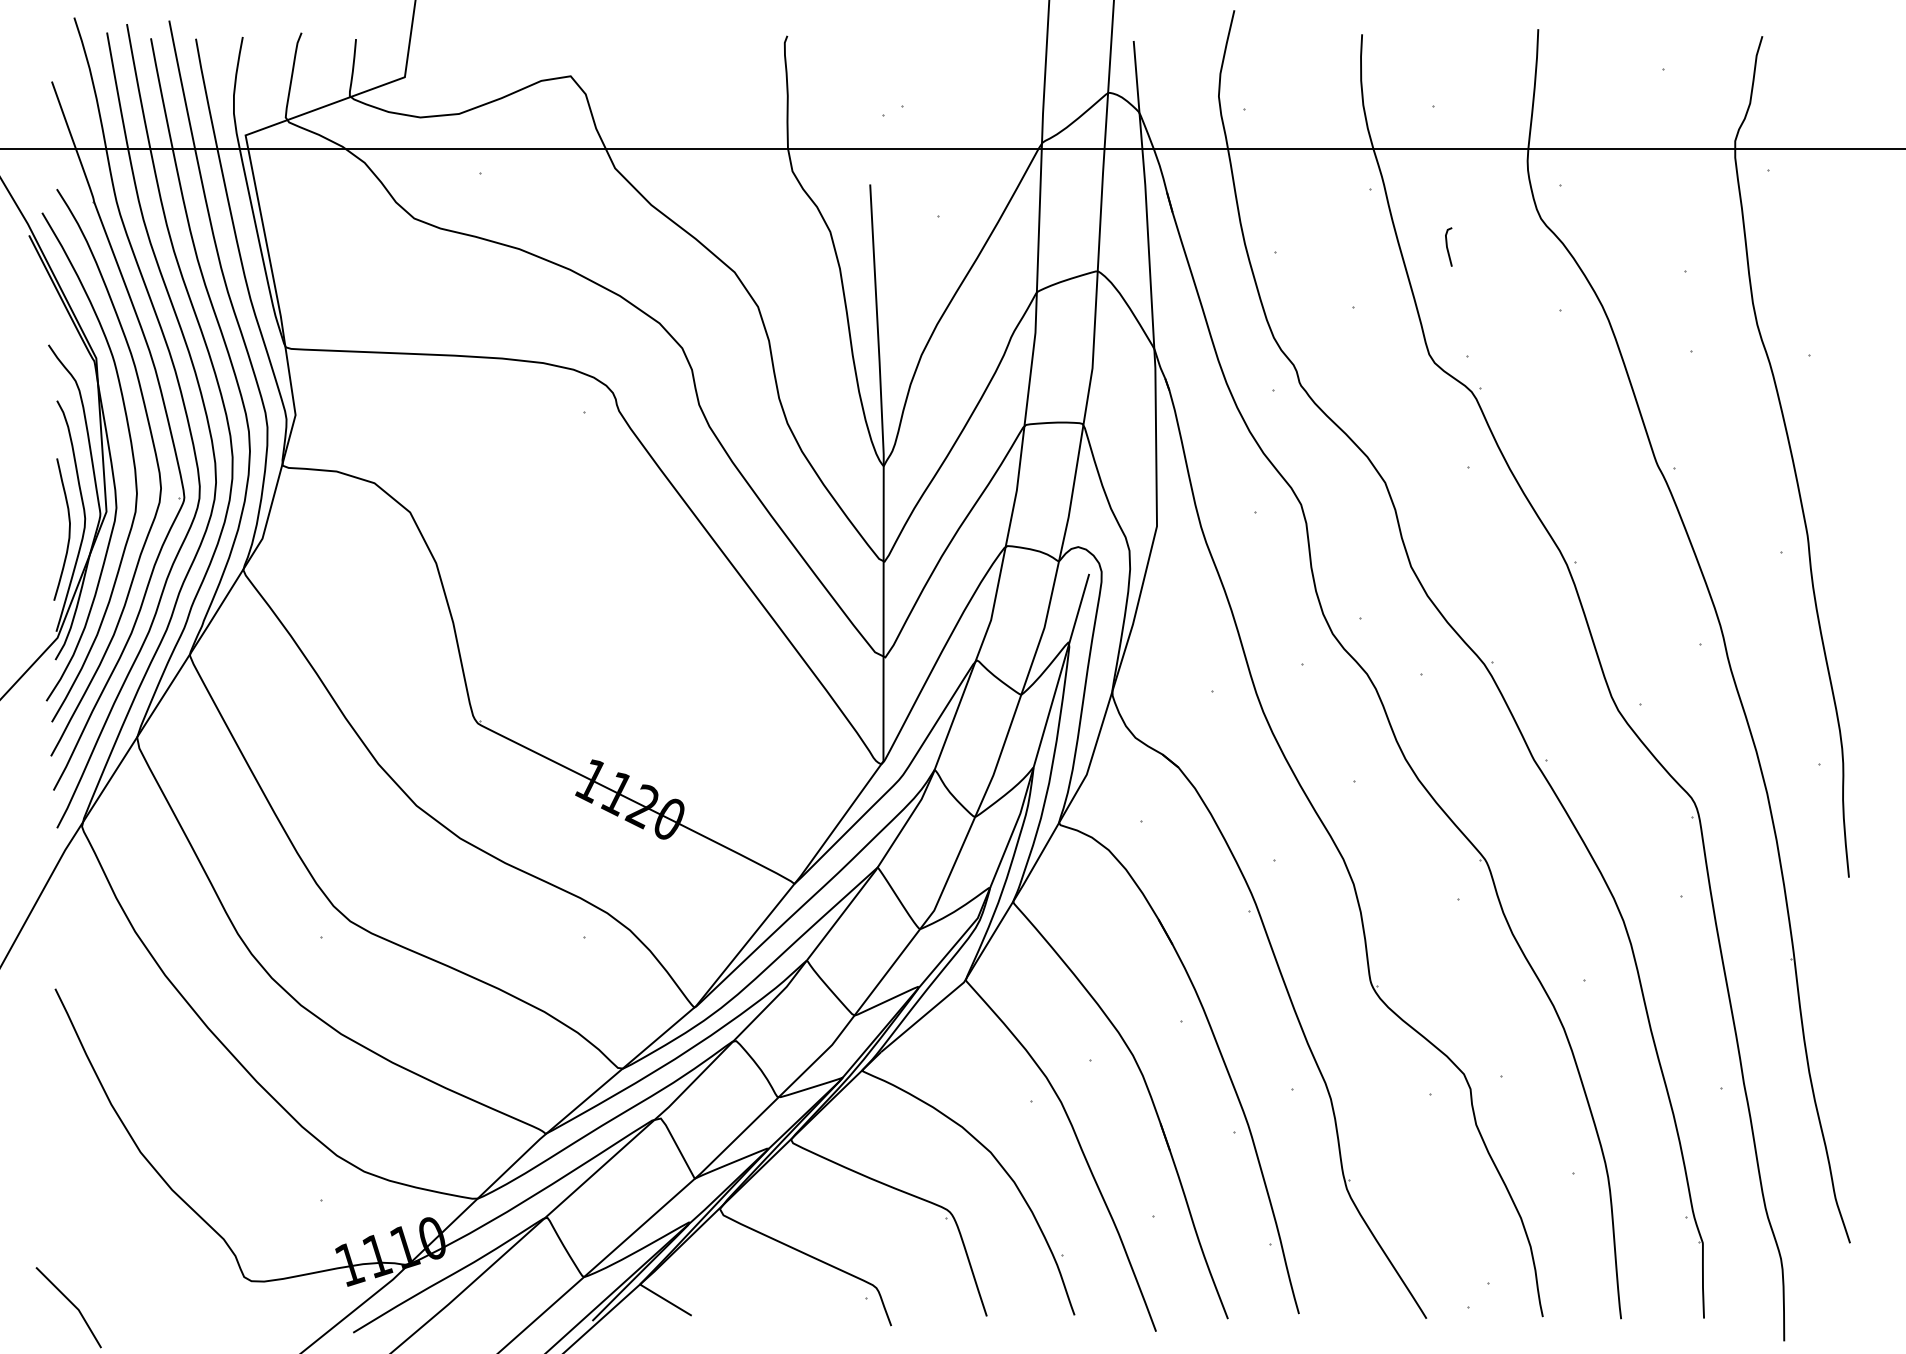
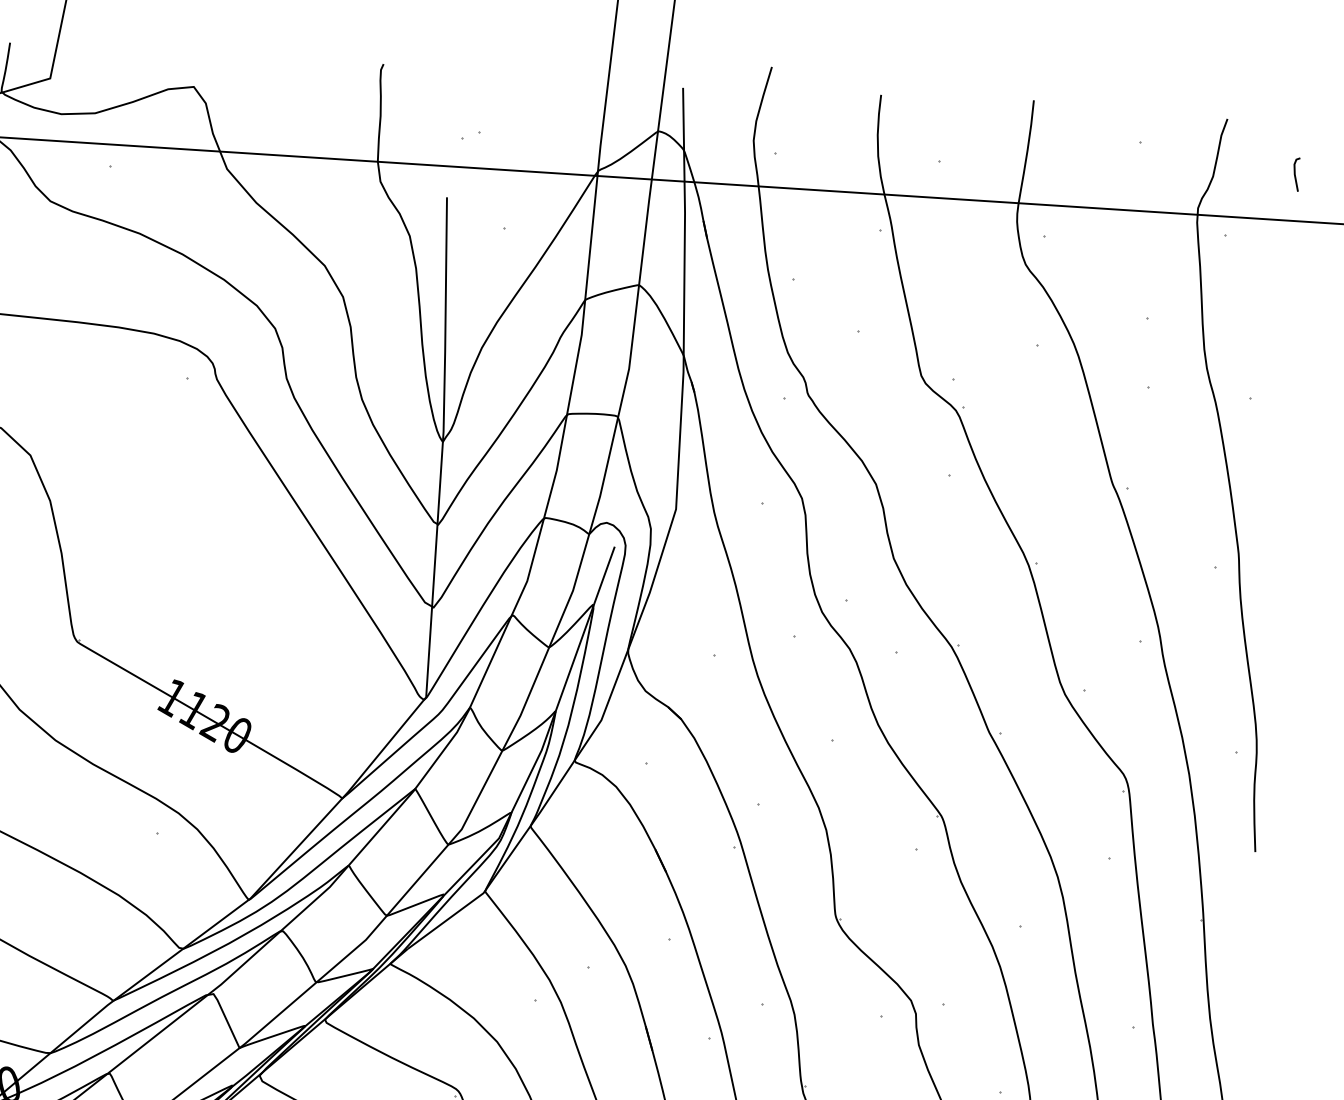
line: (1447, 246) -> (1295, 174), moved

